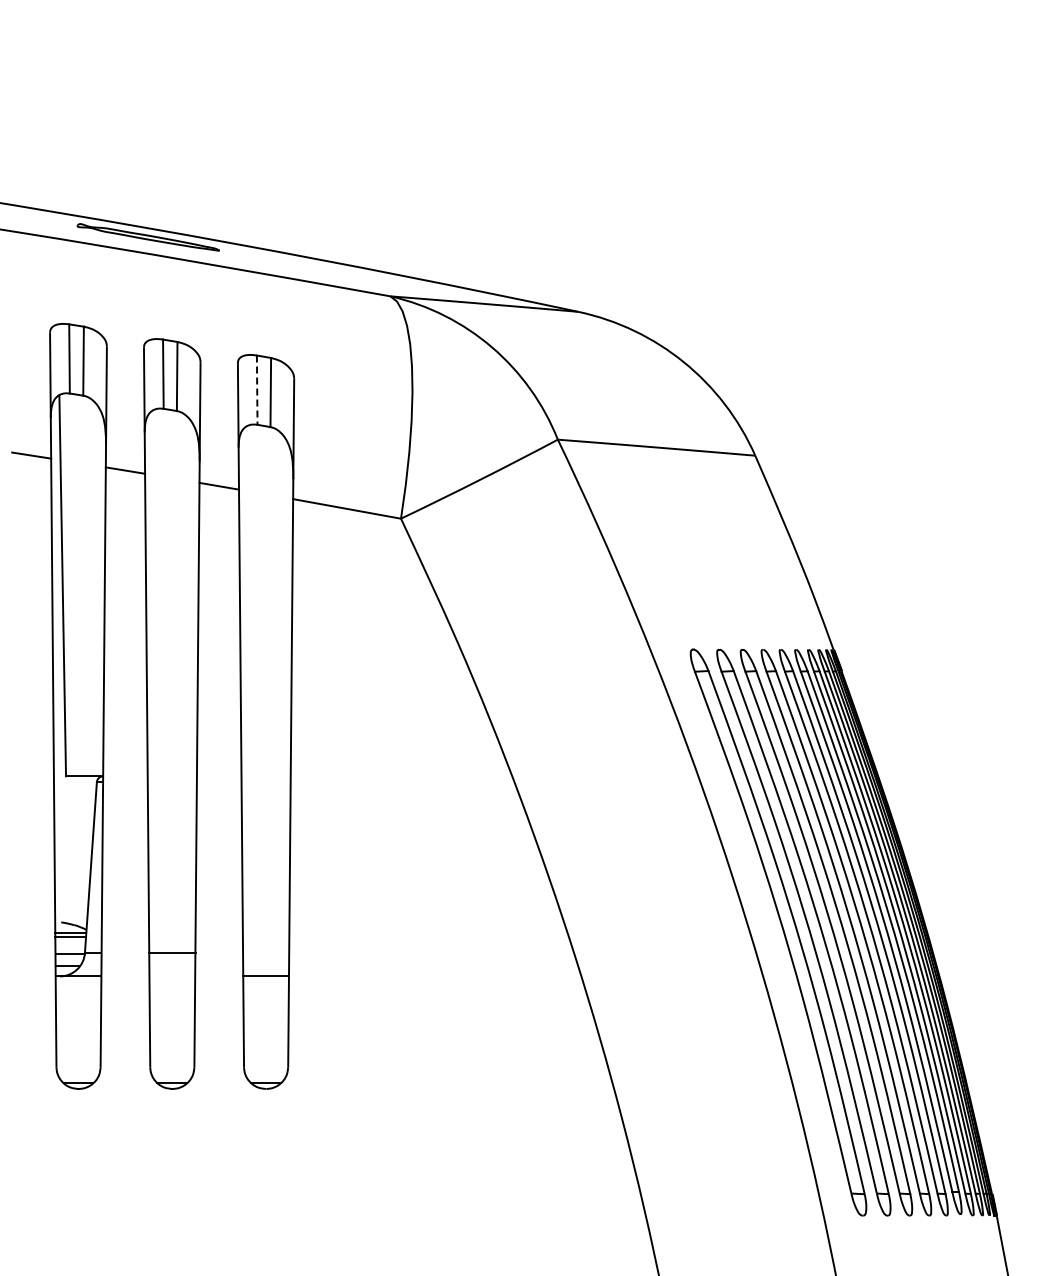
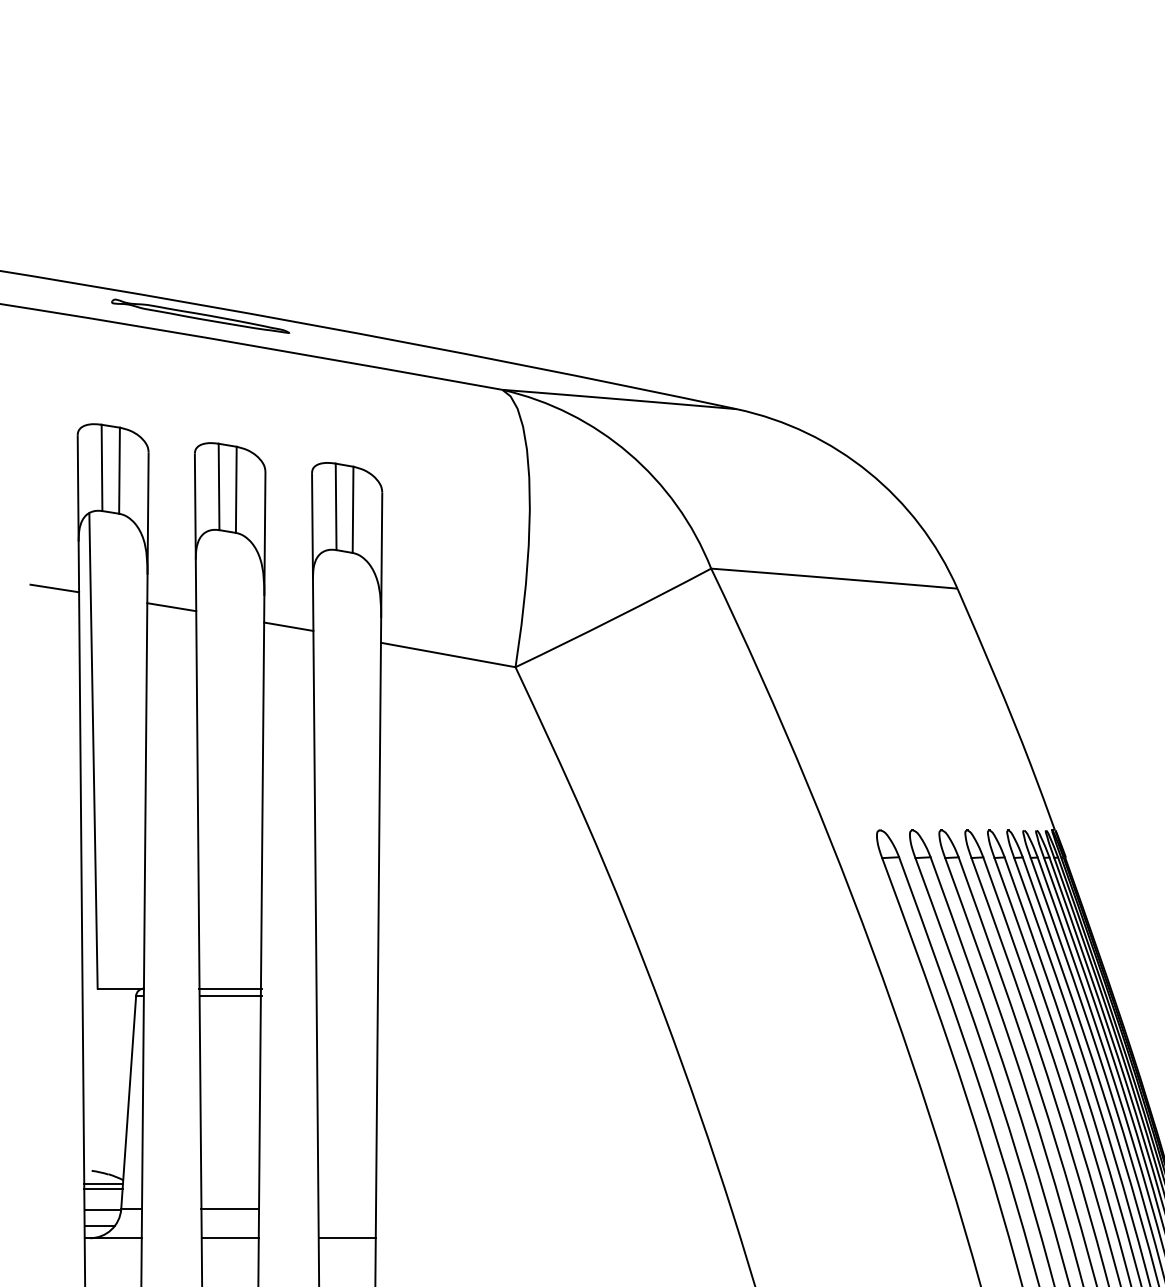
line: (257, 390) -> (336, 507), dashed -> solid
line: (172, 776) -> (230, 988), added
line: (172, 782) -> (230, 996), added
line: (172, 976) -> (230, 1238), added

